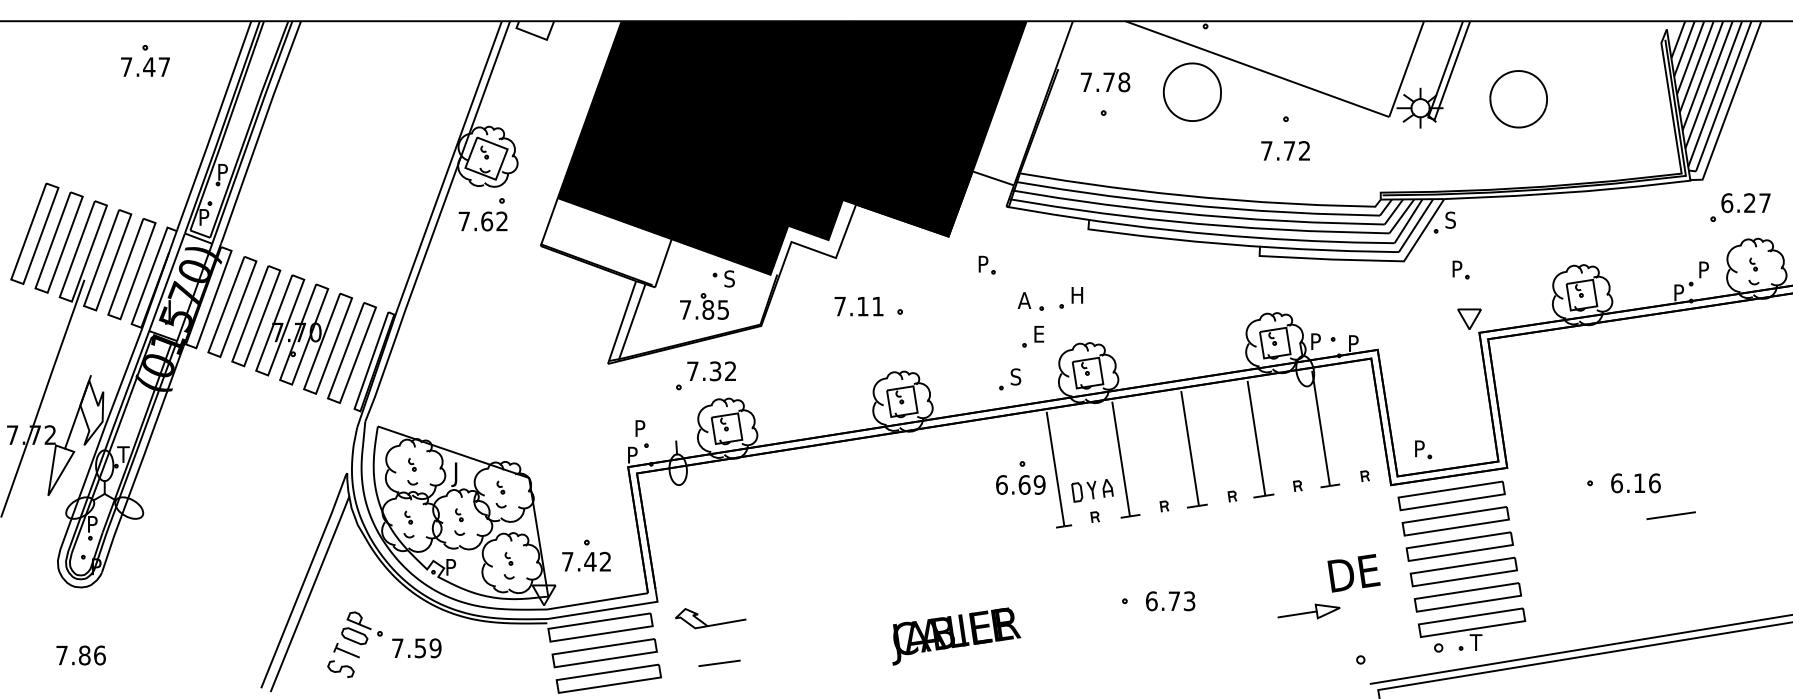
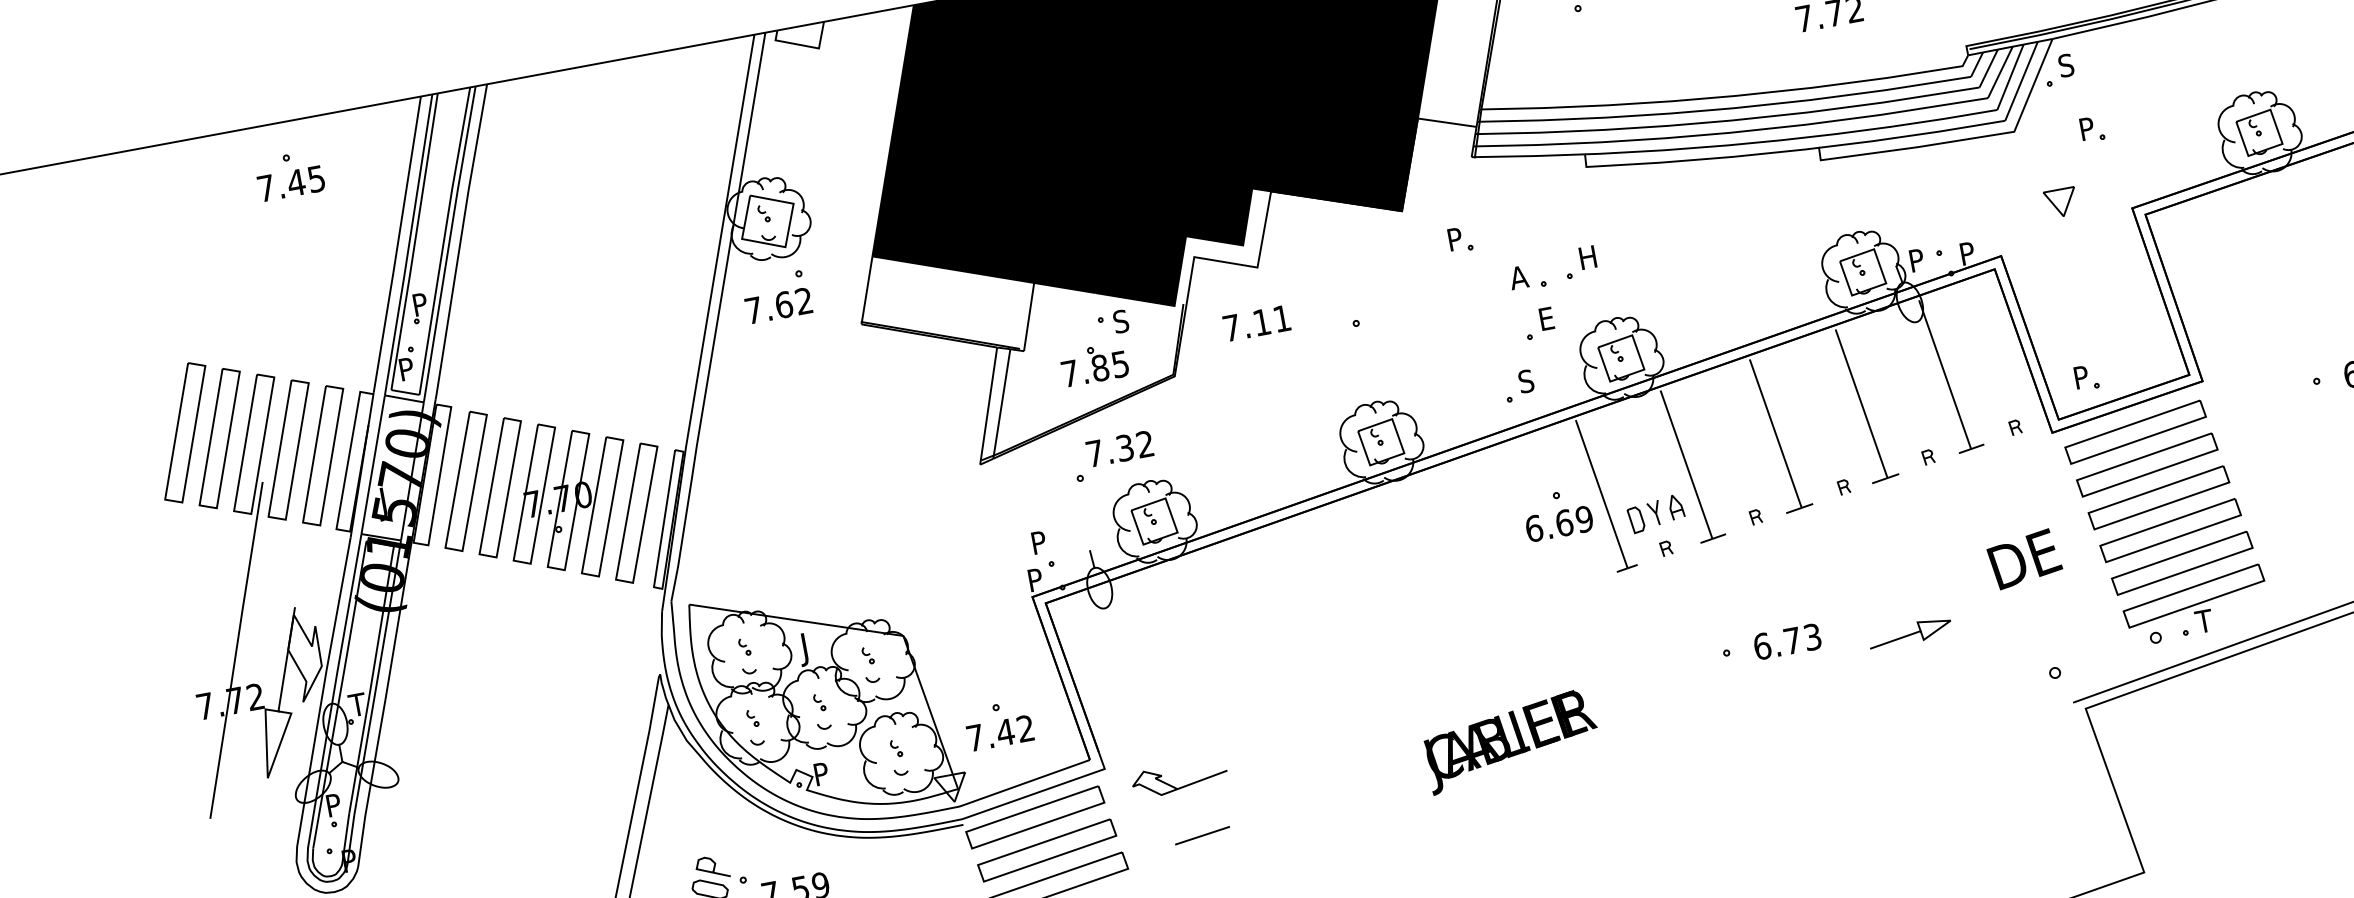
text: (163, 67) -> (315, 179), 7.47 -> 7.45
text: (858, 306) -> (1256, 323), moved
part: (1469, 318) -> (2060, 201), moved
curve: (1308, 611) -> (1909, 633), moved

